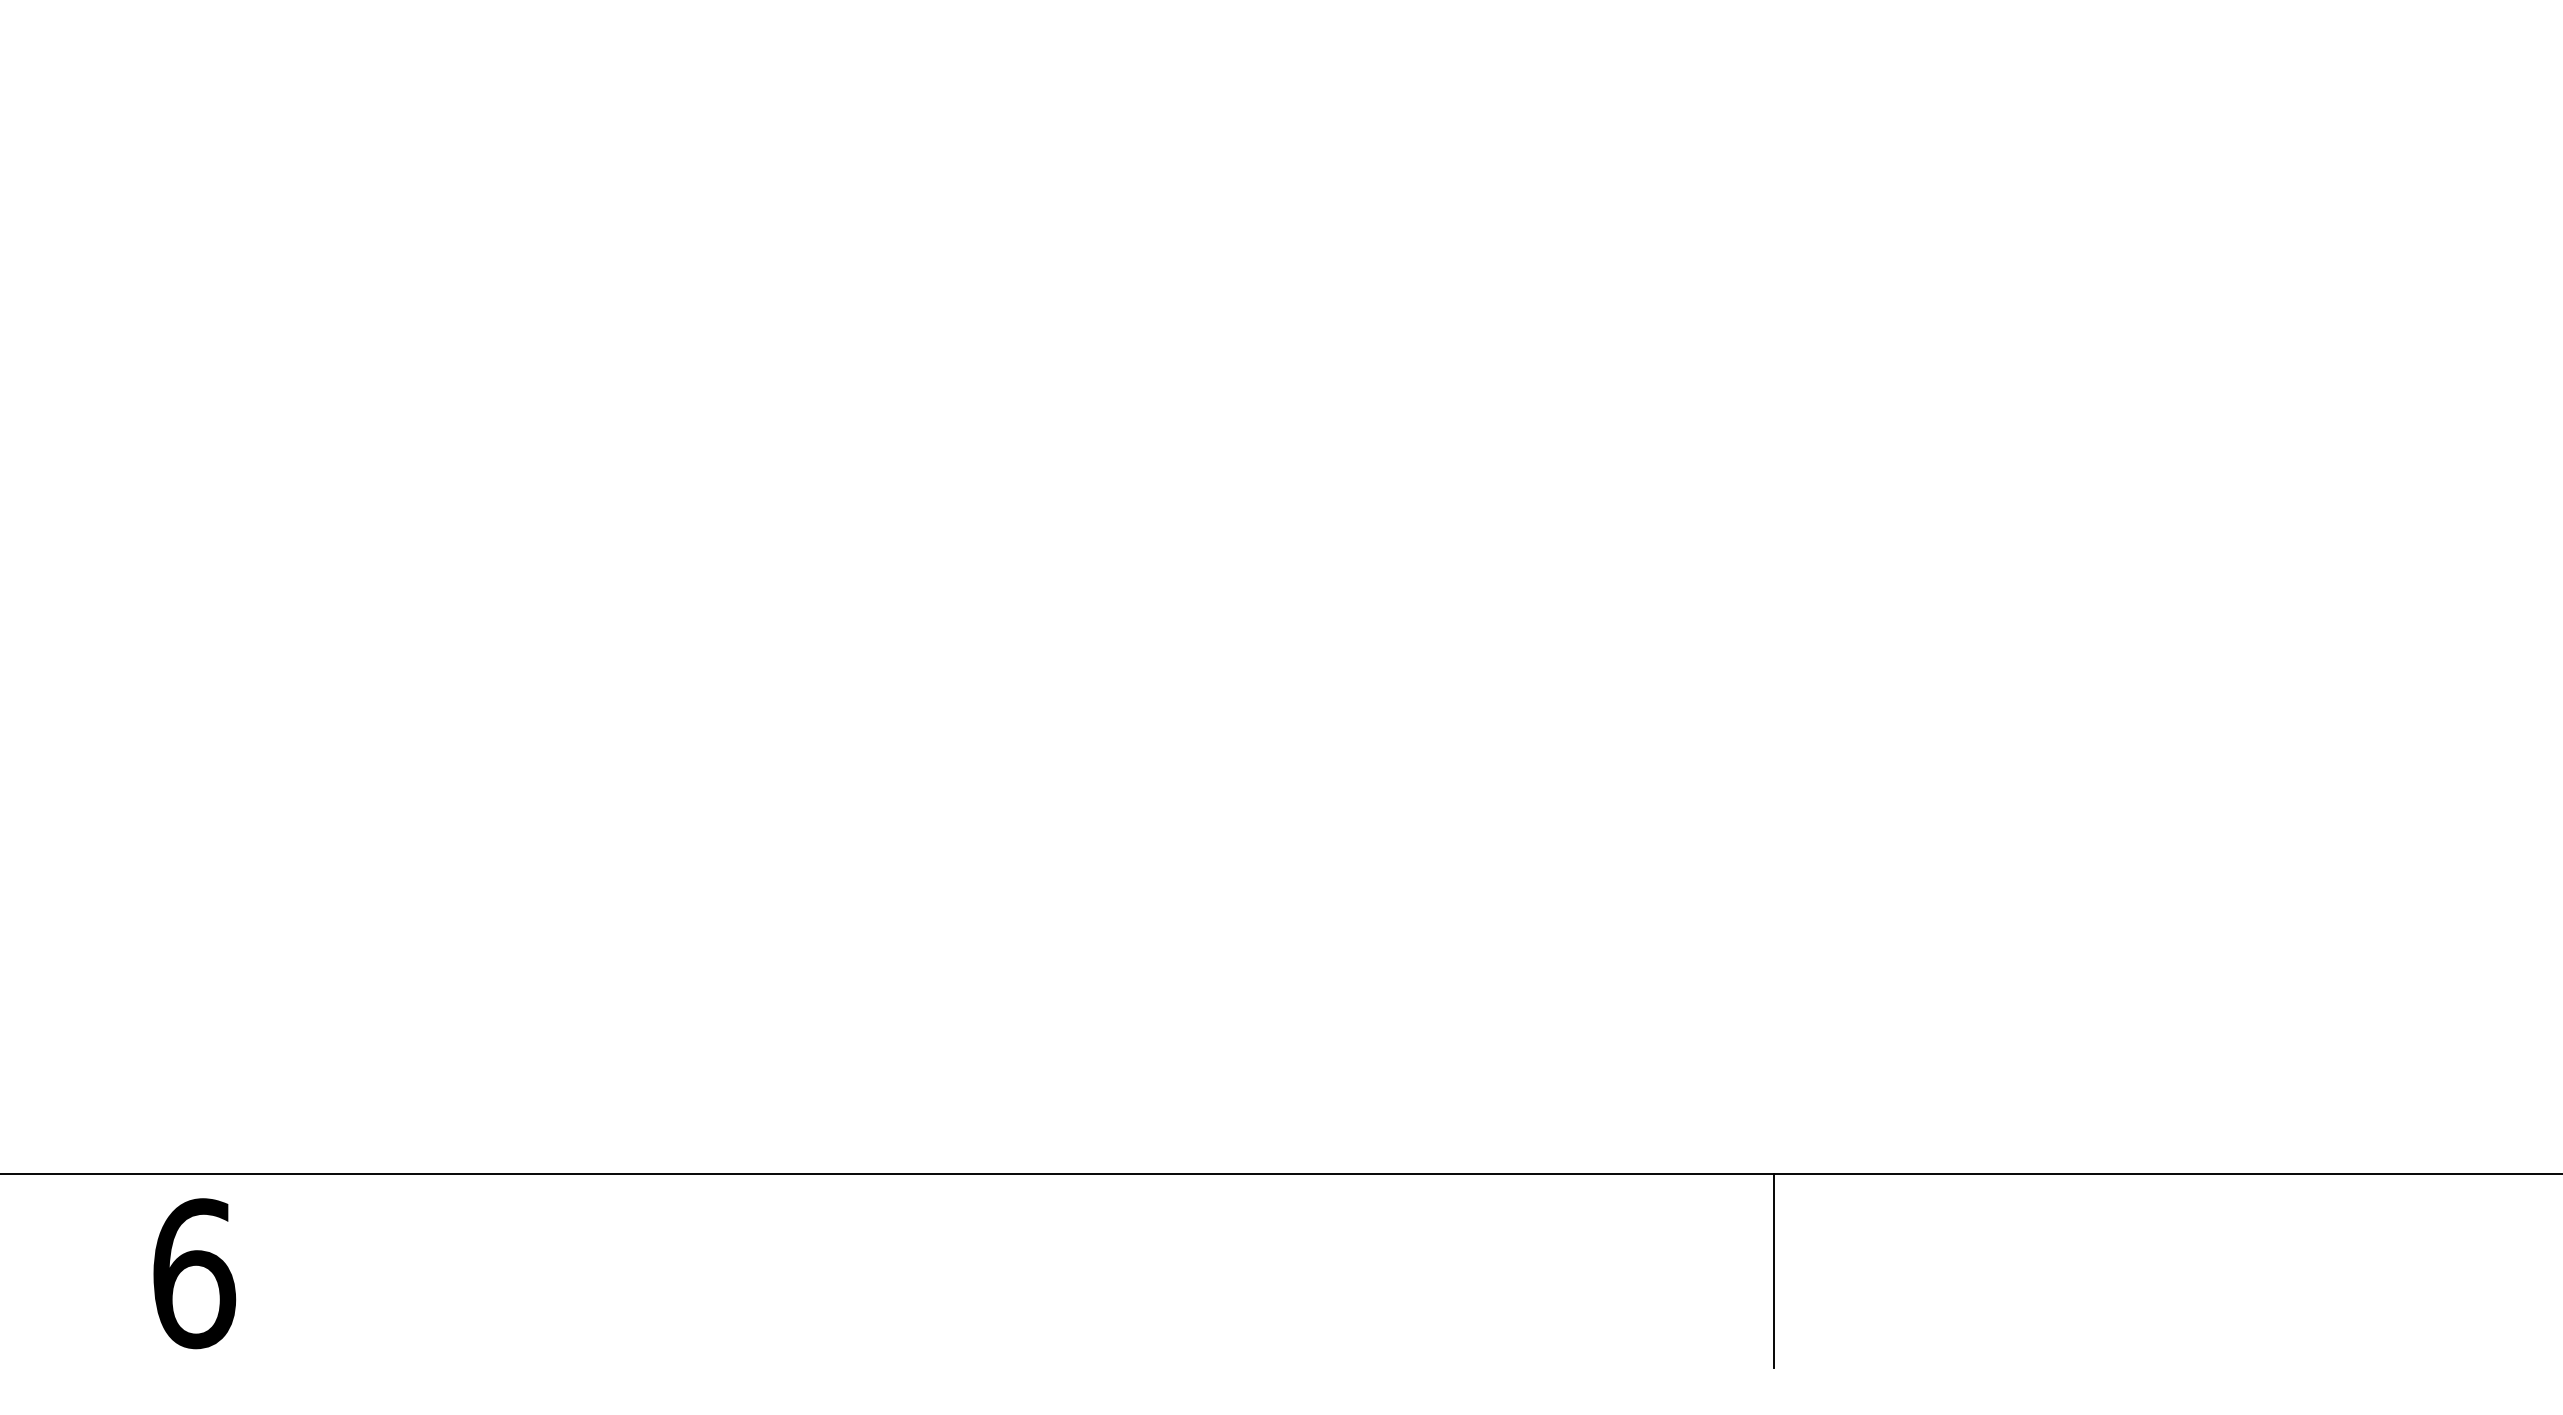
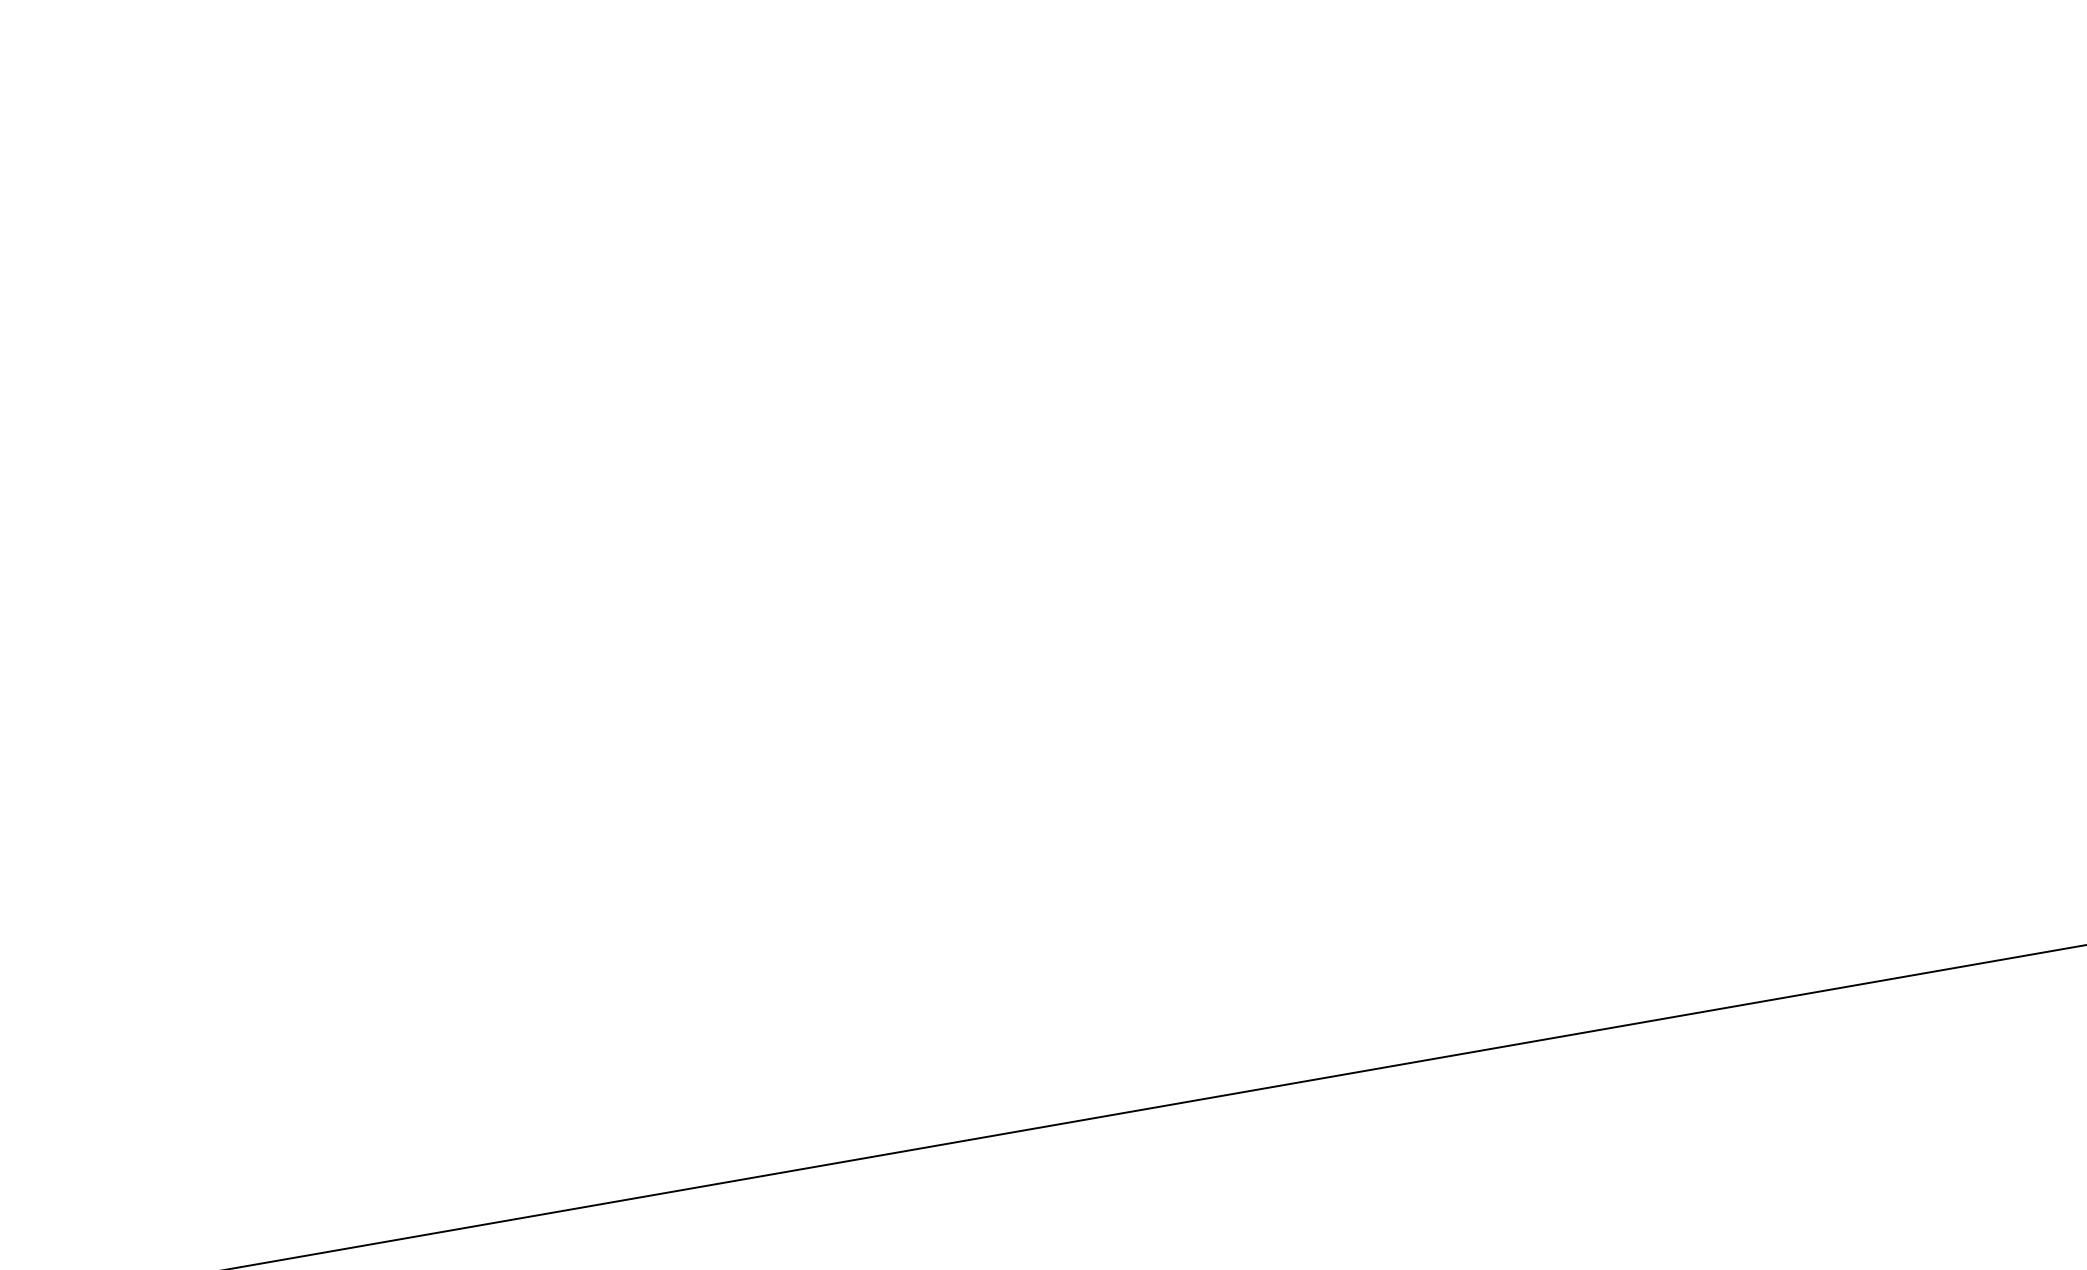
line: (1773, 1271) -> (1499, 1146), removed

